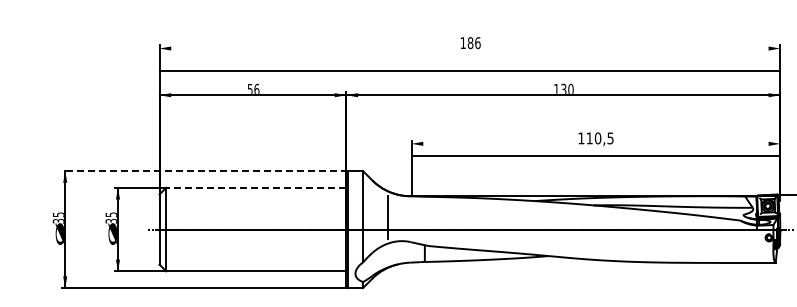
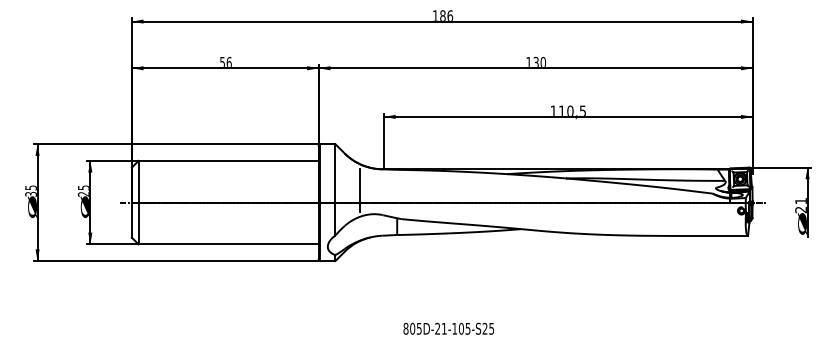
line: (469, 70) -> (441, 21), moved
line: (595, 155) -> (567, 116), moved
line: (204, 171) -> (176, 144), dashed -> solid
line: (256, 187) -> (228, 160), dashed -> solid
text: (111, 221) -> (83, 194), 35 -> 25

